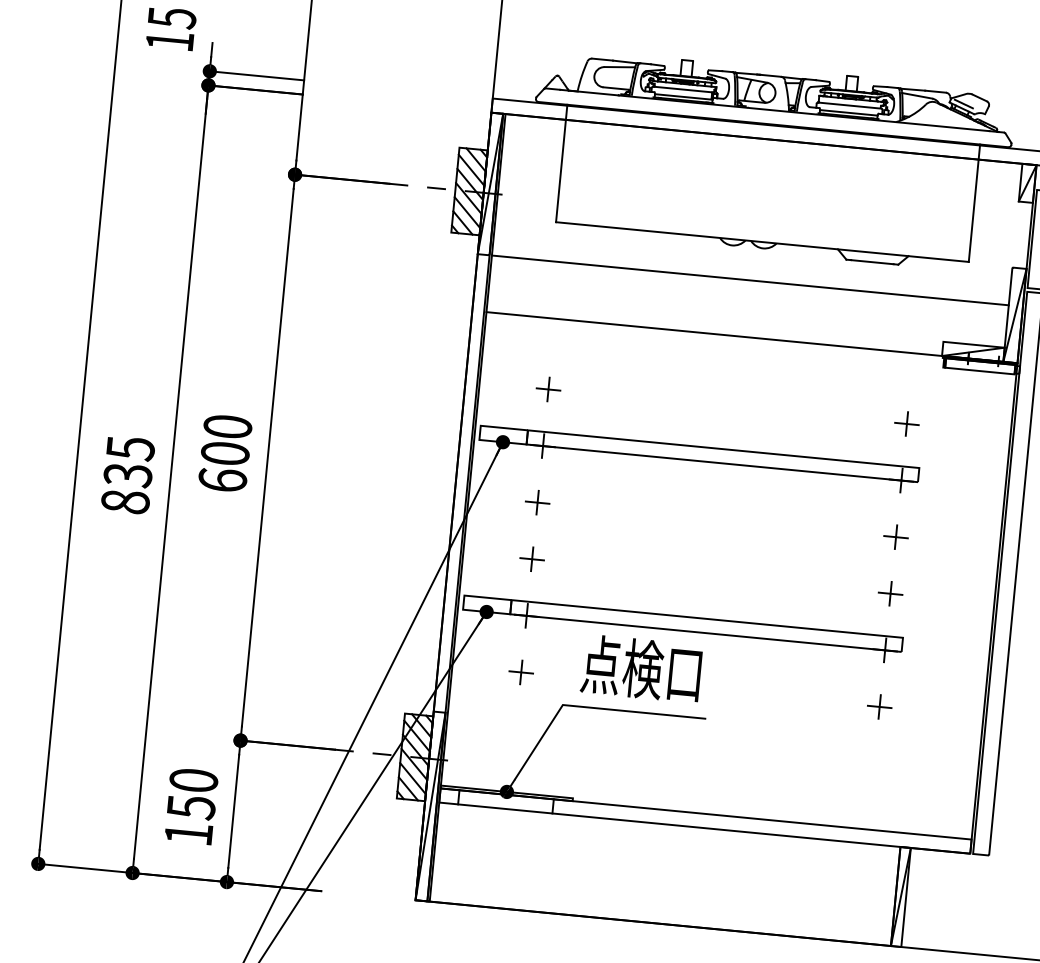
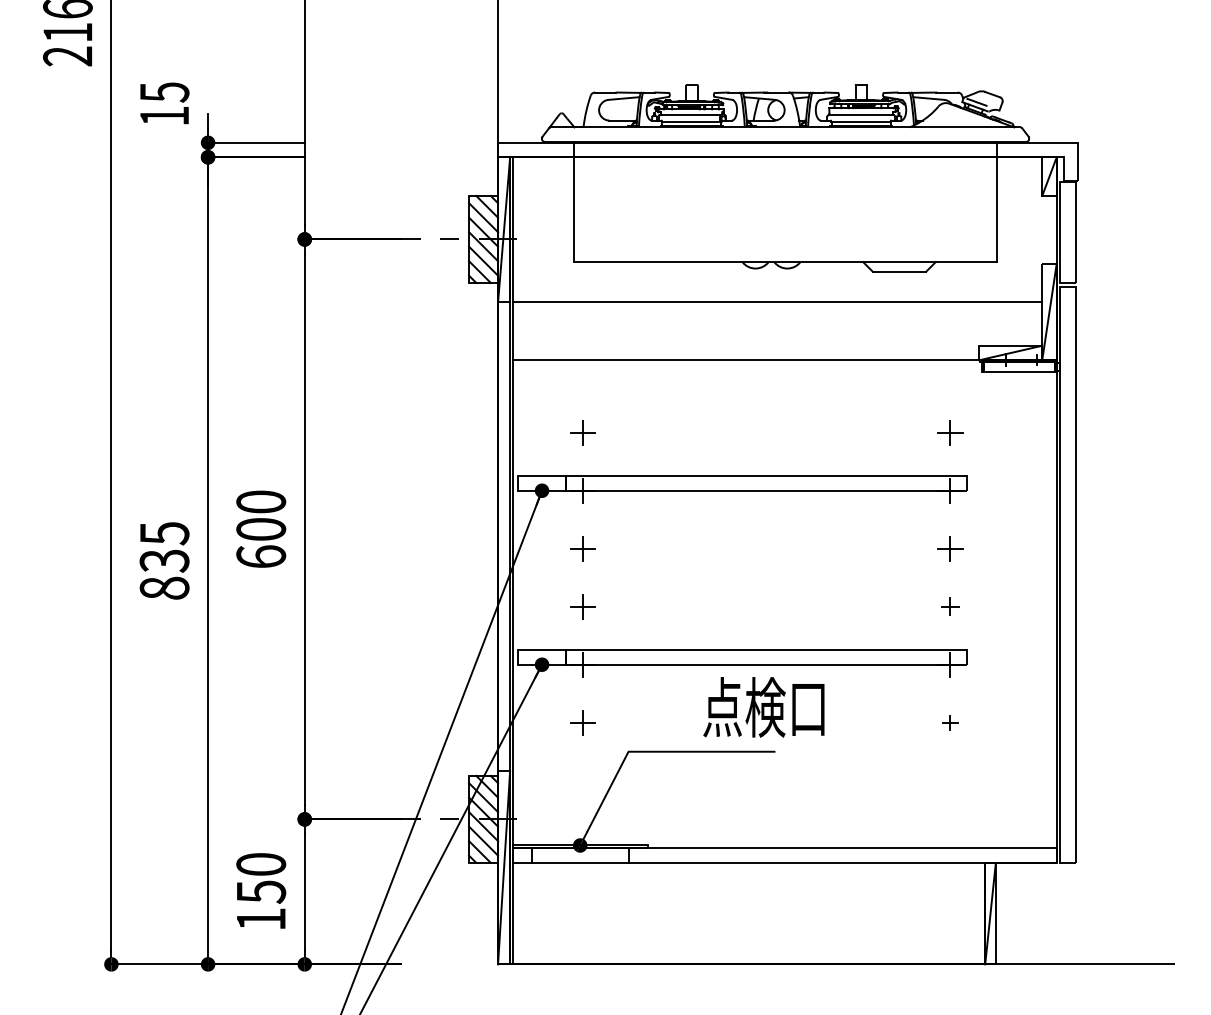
part: (890, 593) -> (950, 606), size x0.7
text: (641, 668) -> (763, 707), moved
part: (879, 706) -> (950, 722), size x0.6

